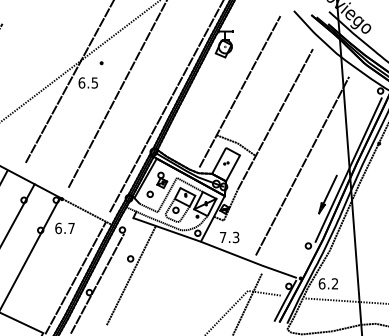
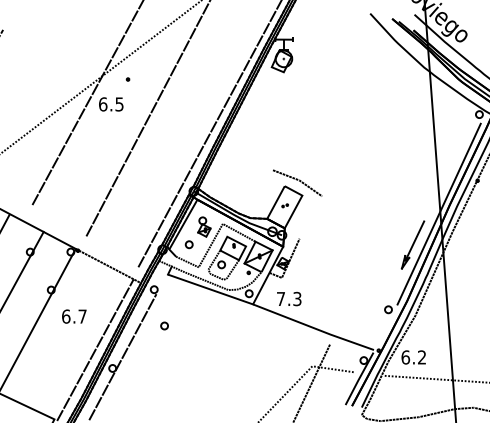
line: (239, 91) -> (301, 115), removed
line: (274, 119) -> (345, 150), removed
line: (302, 165) -> (381, 208), removed
text: (64, 228) -> (73, 316), moved
line: (130, 275) -> (164, 346), removed

